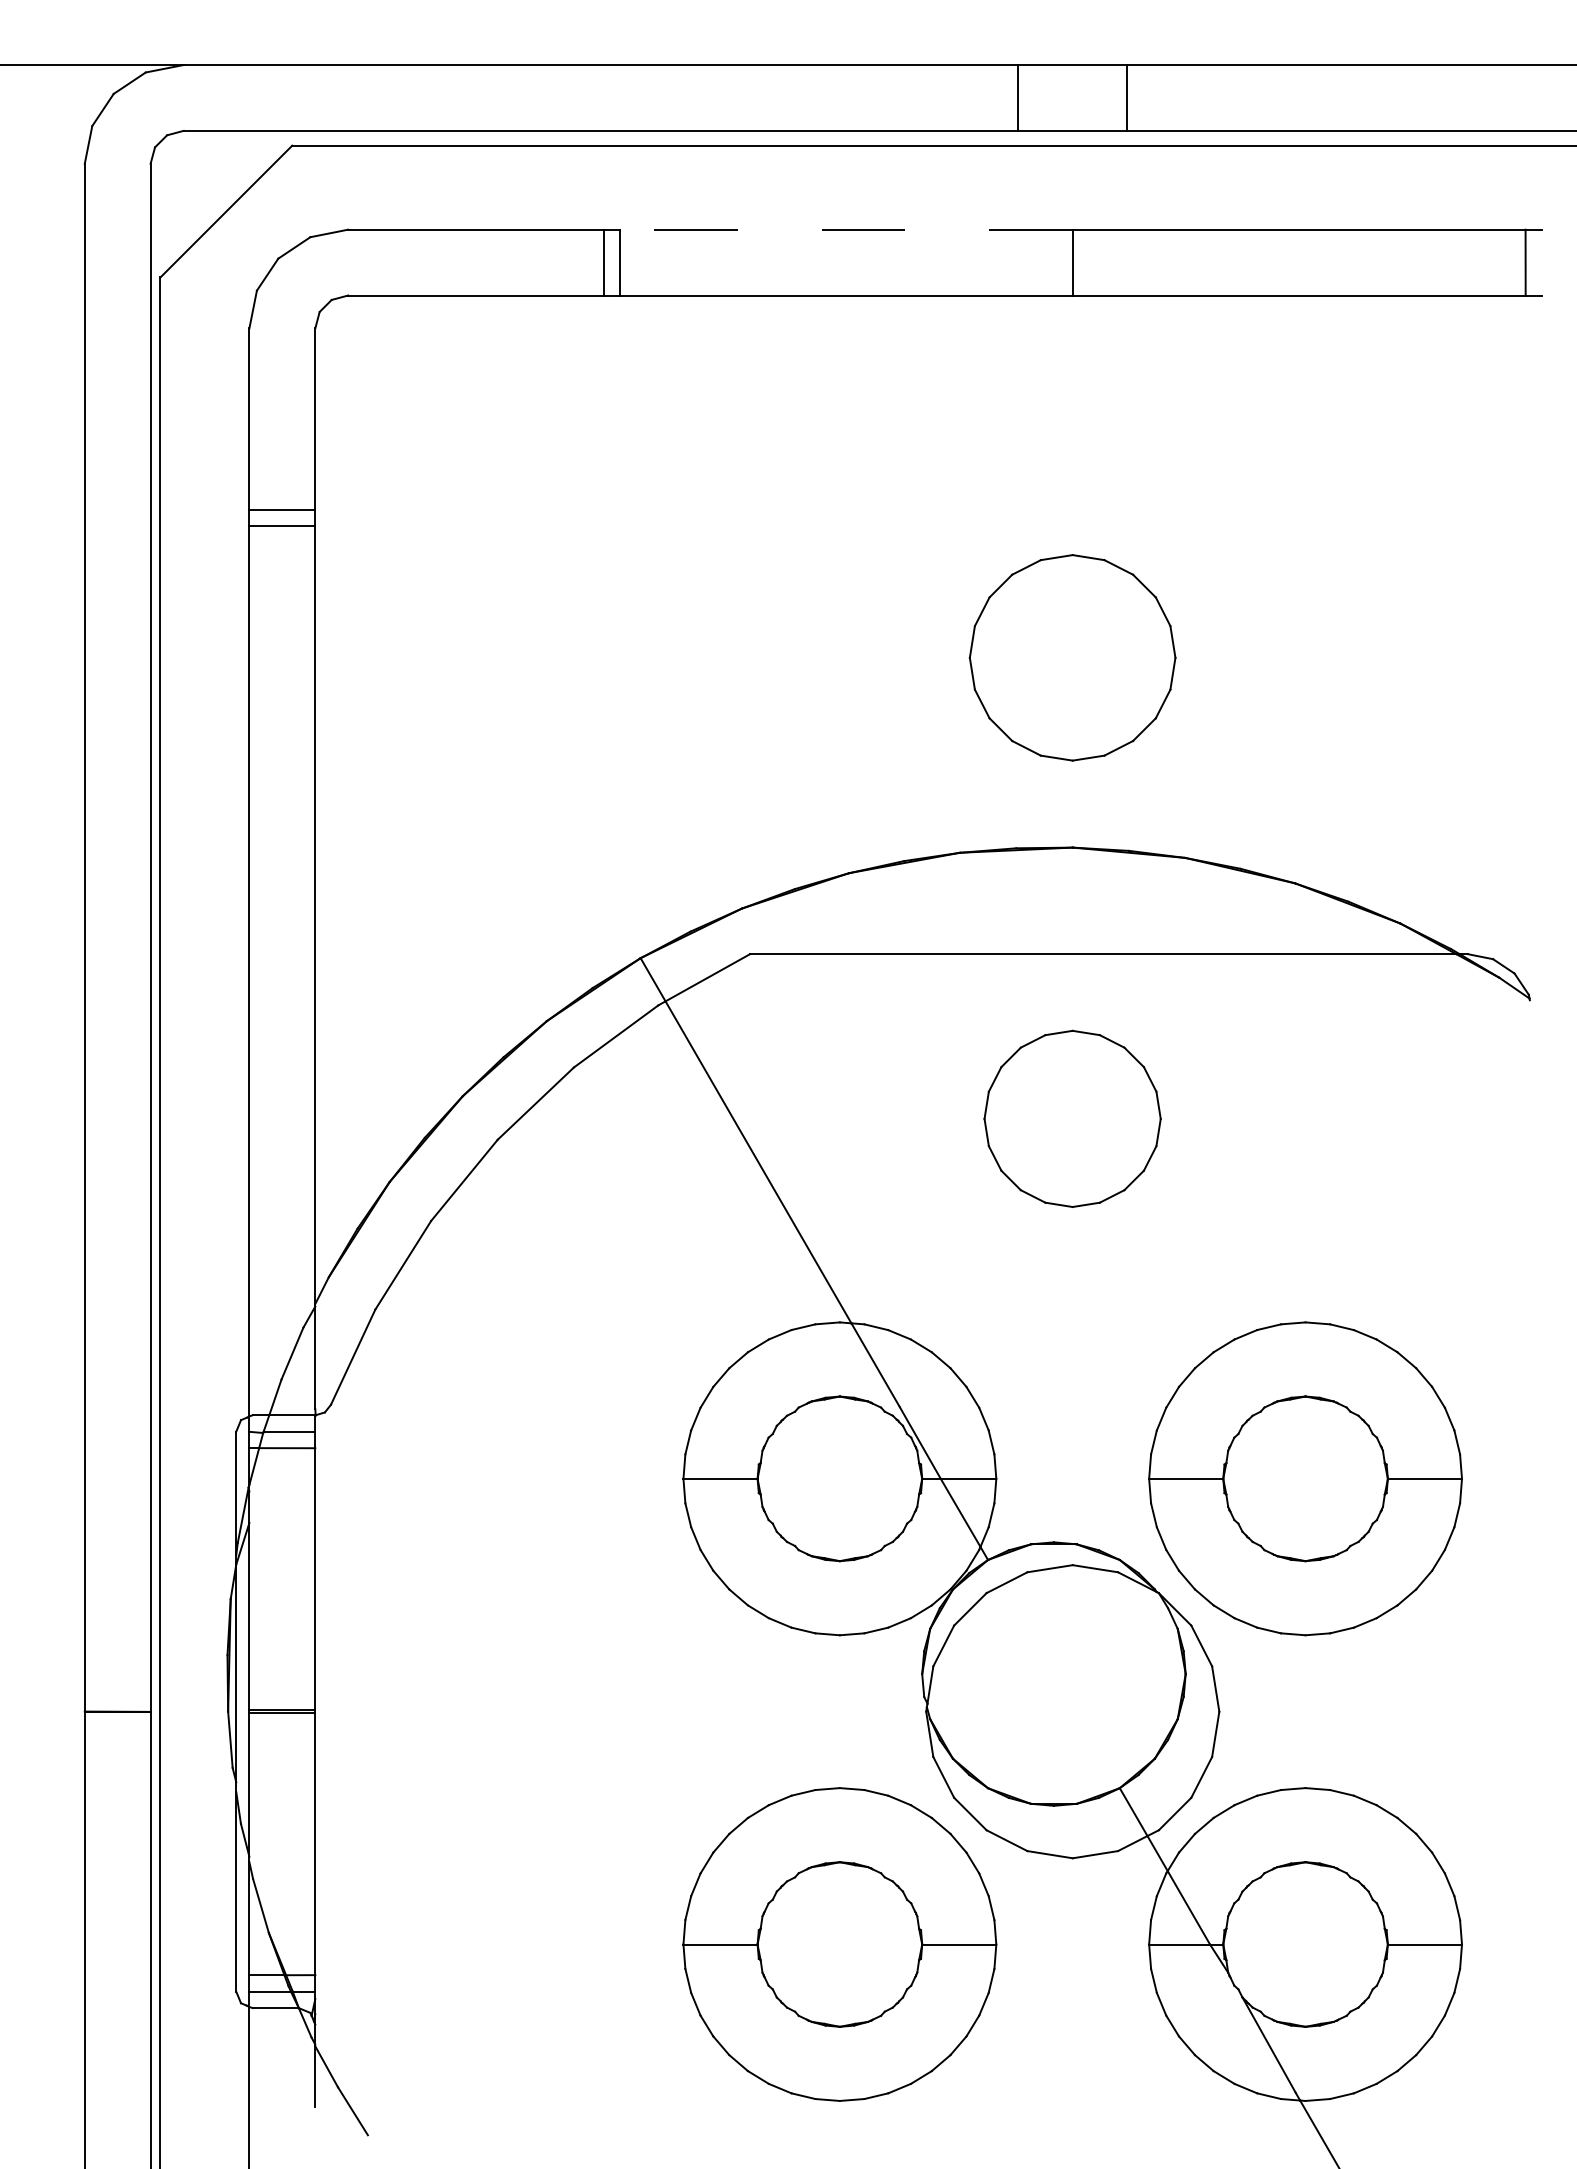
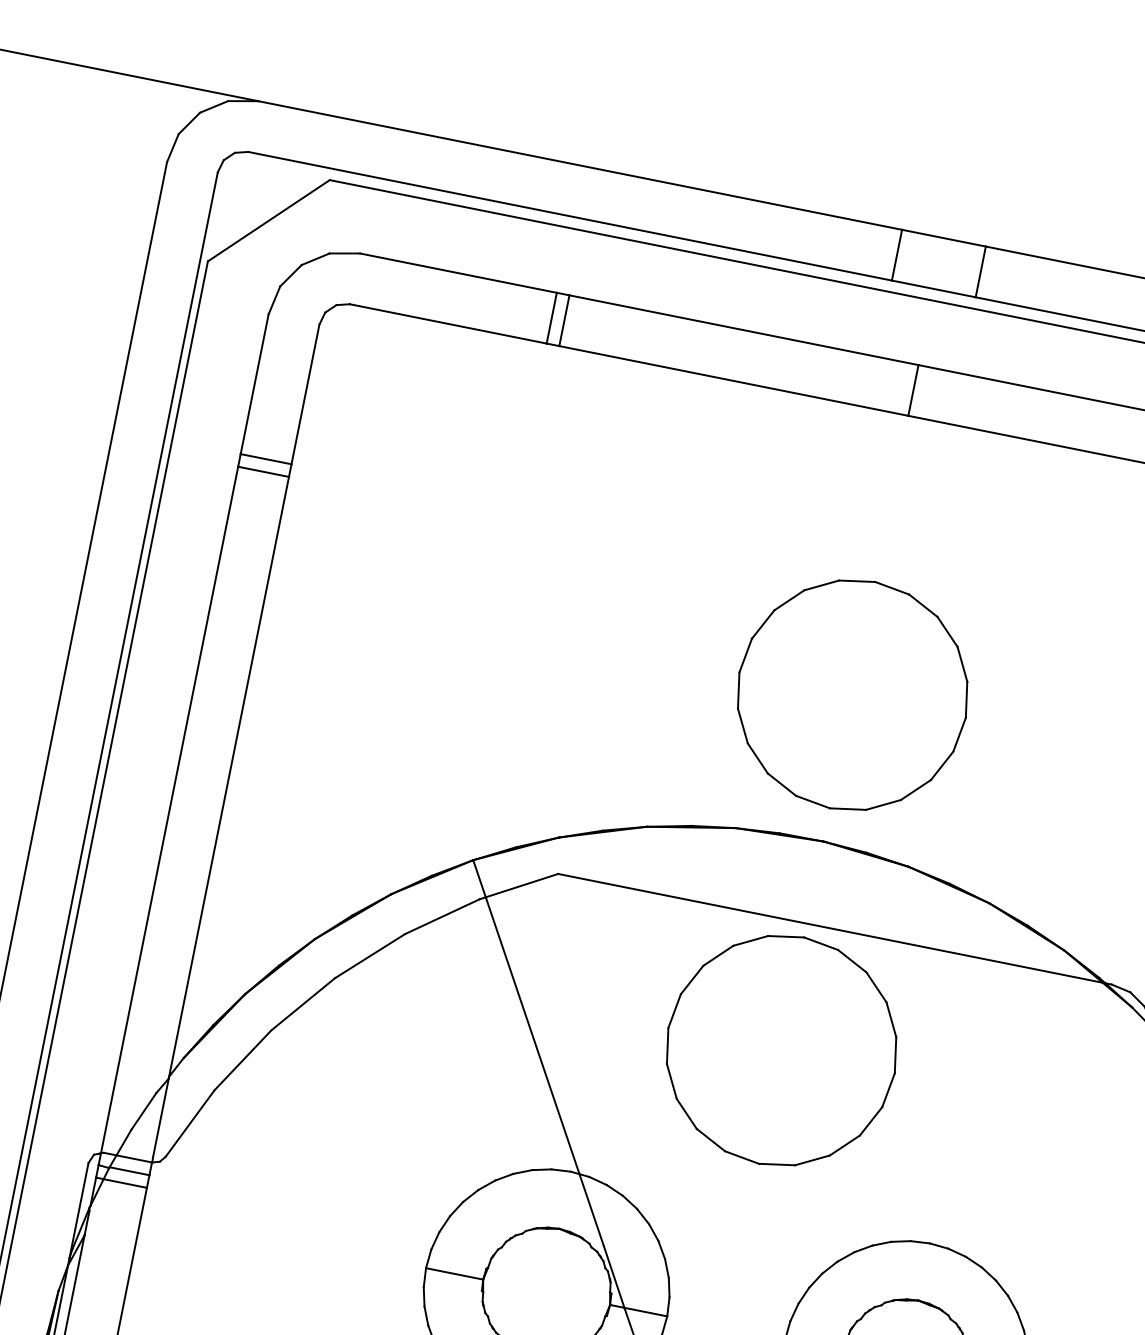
line: (845, 229) -> (743, 329), dashed -> solid
part: (1072, 657) -> (852, 694), size x1.43
part: (1072, 1118) -> (781, 1050), size x1.67

